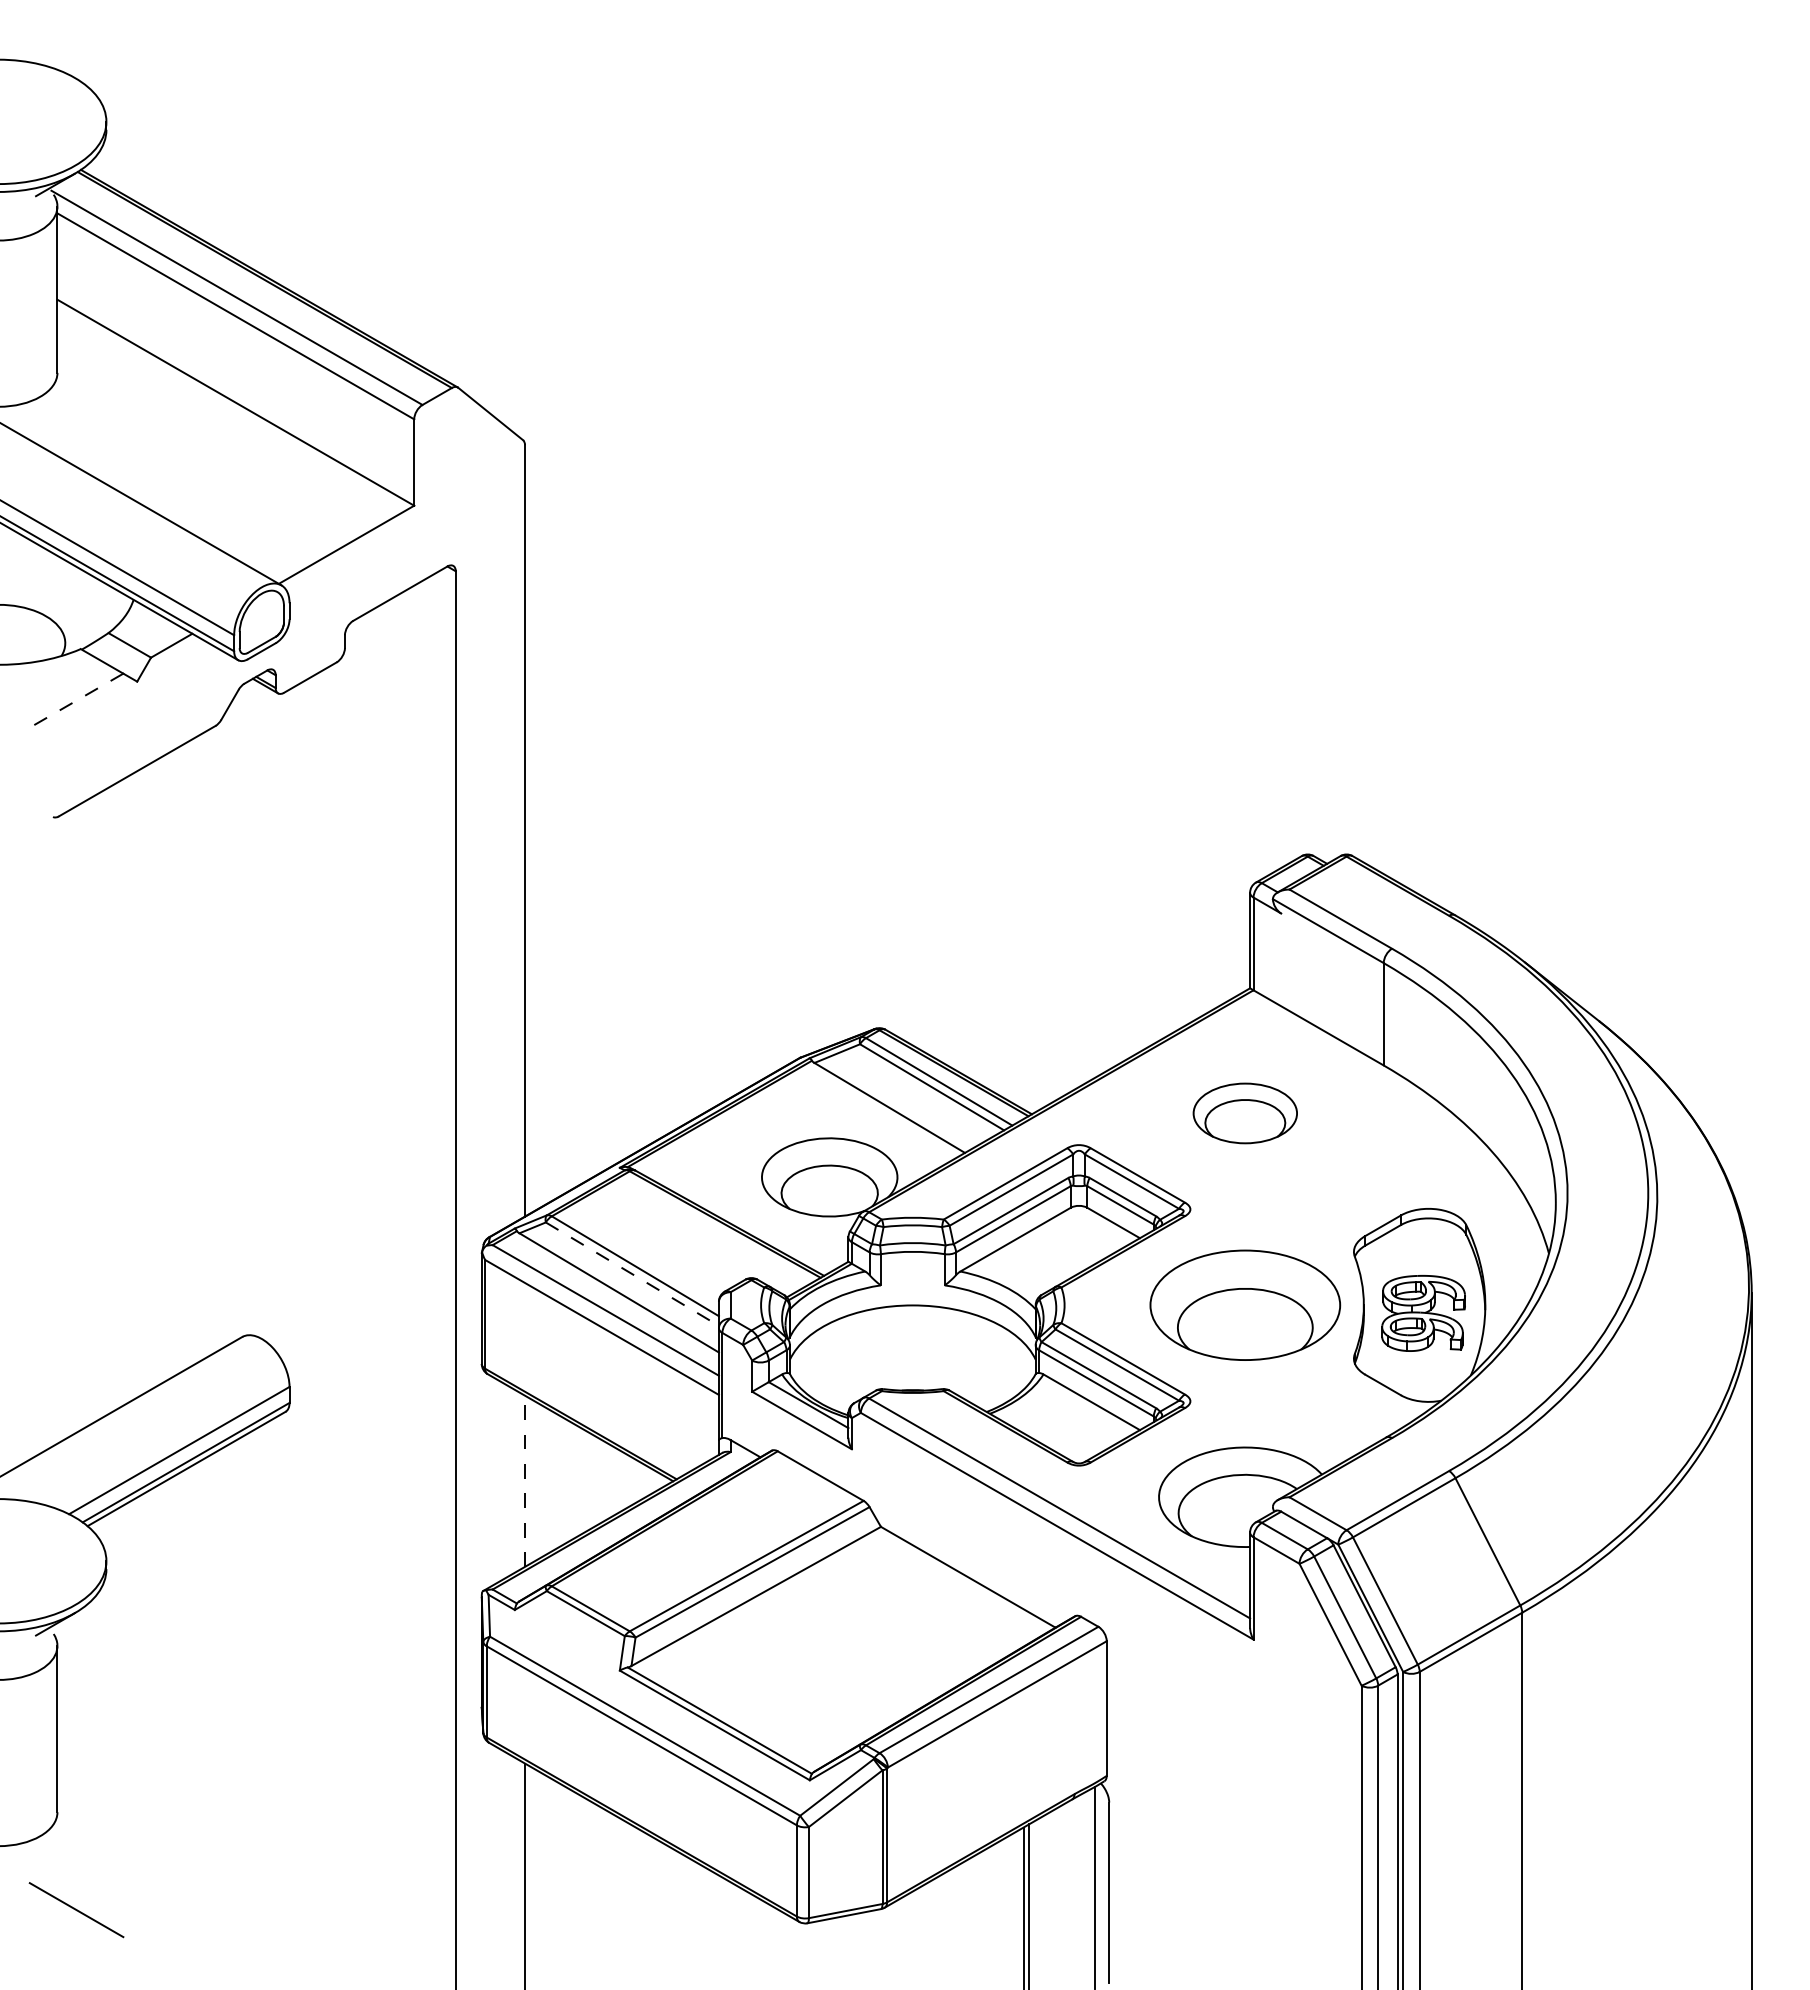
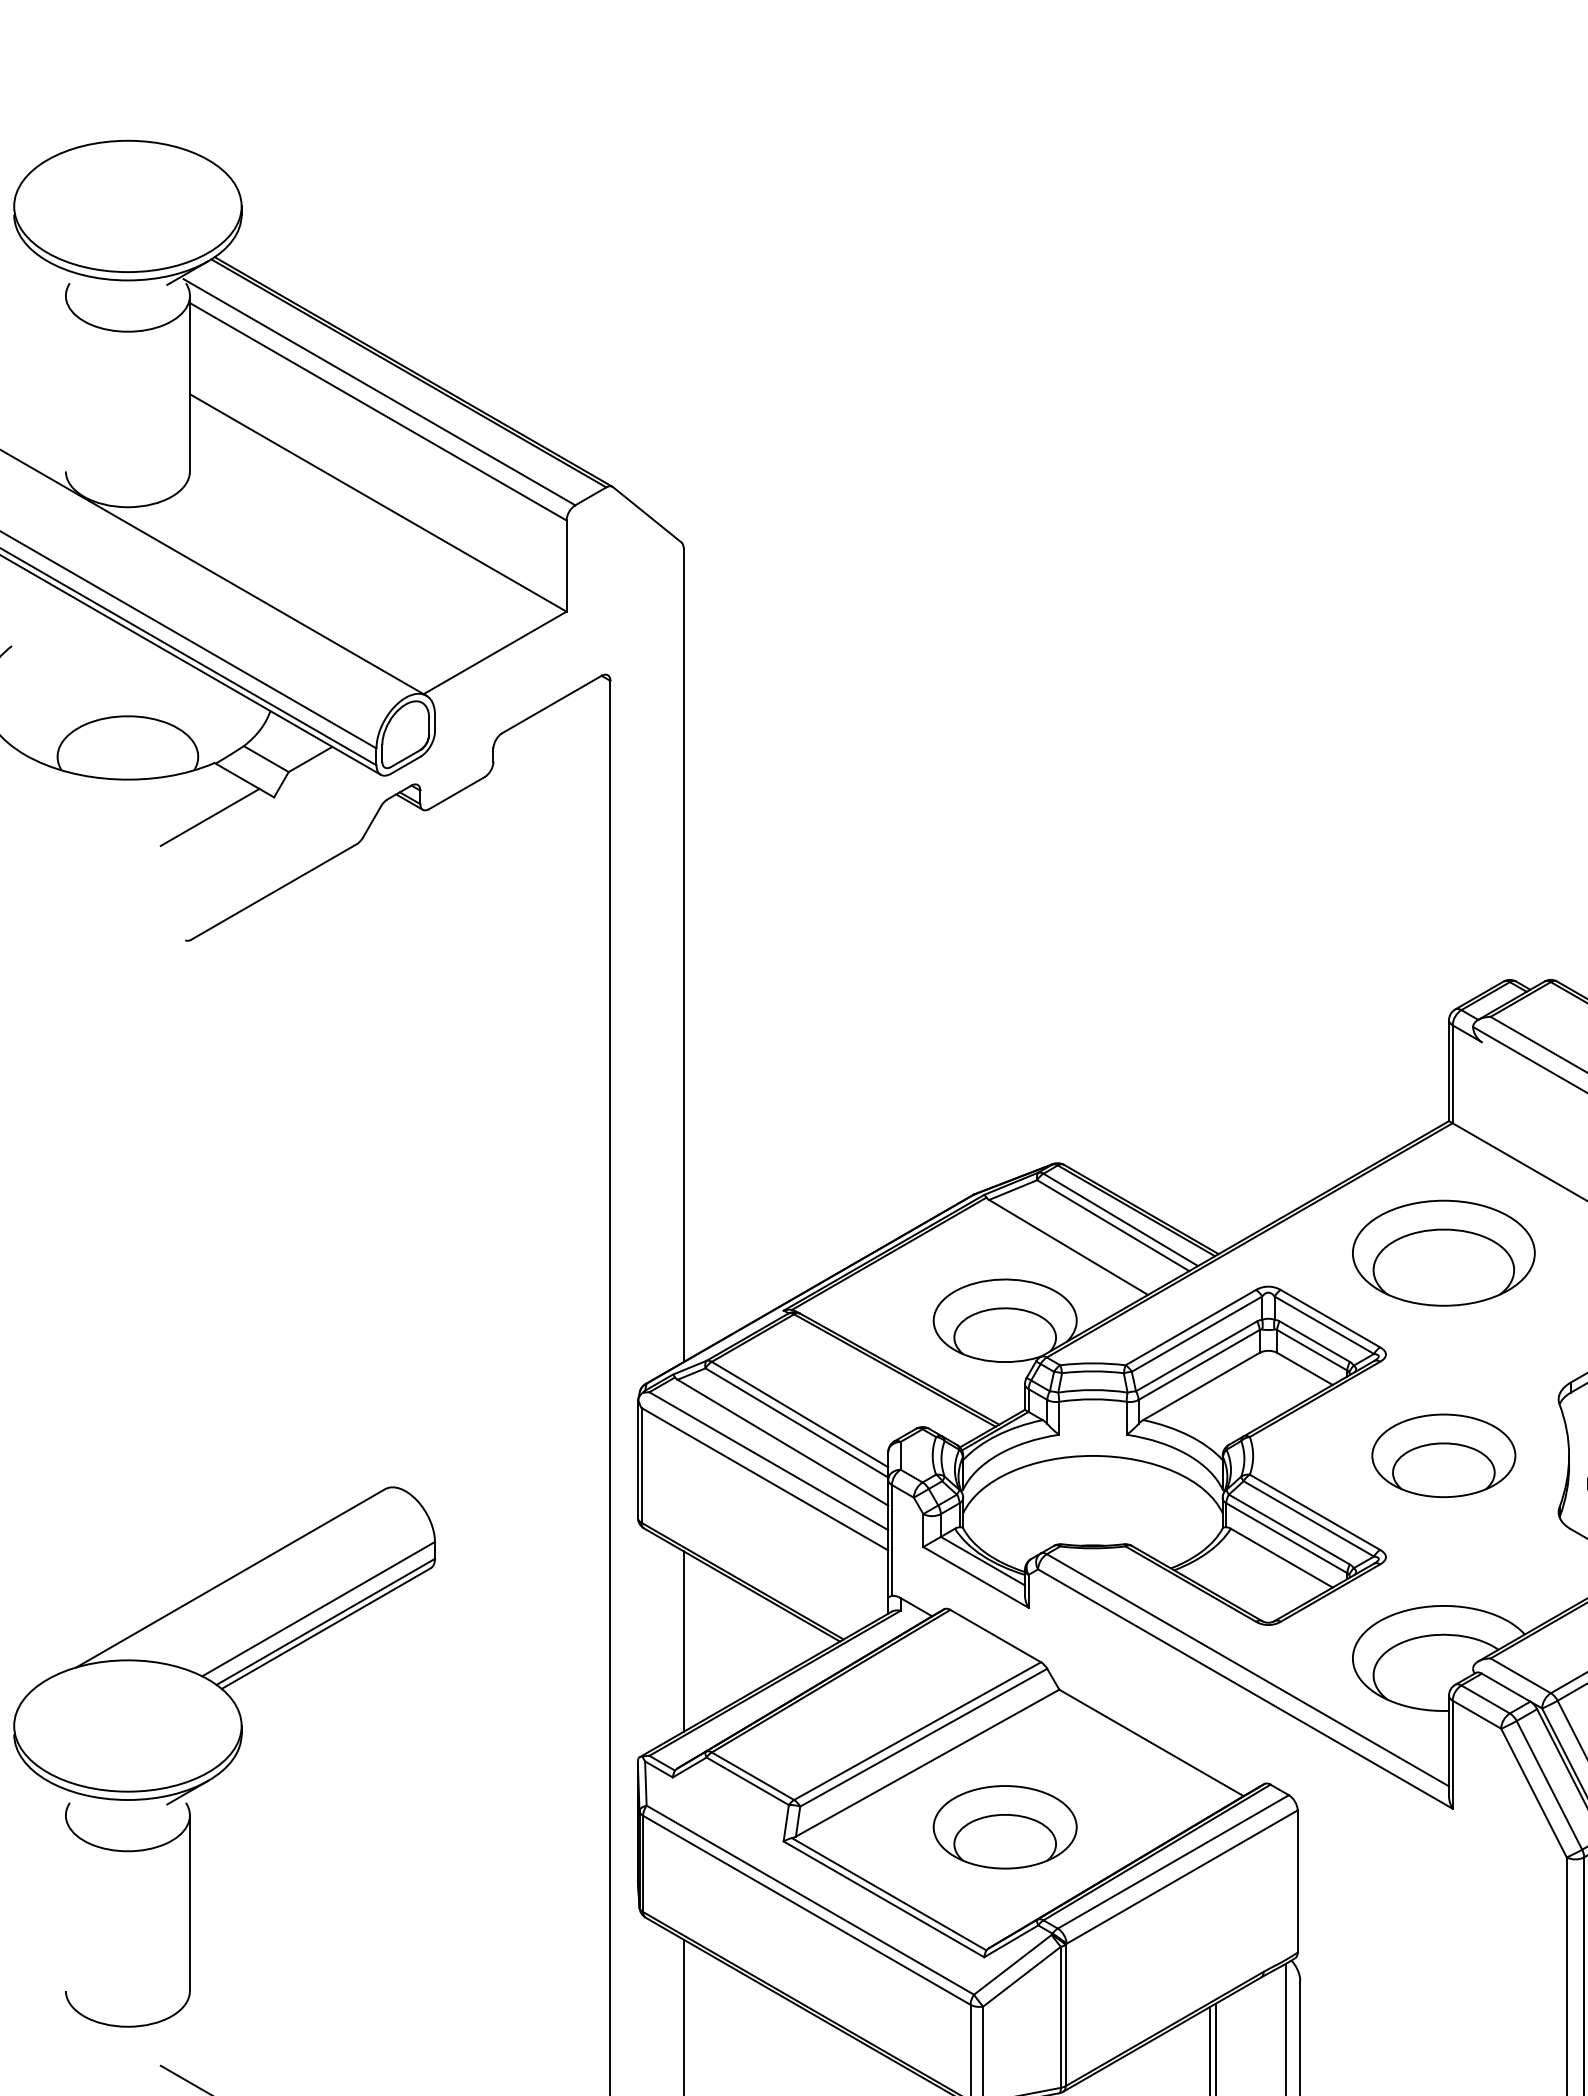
line: (76, 700) -> (210, 817), dashed -> solid
part: (1245, 1113) -> (1444, 1253), size x1.67
line: (632, 1274) -> (797, 1423), dashed -> solid
part: (1244, 1305) -> (1443, 1455), size x0.71
line: (525, 1481) -> (684, 1641), dashed -> solid
part: (829, 1657) -> (1004, 1827), added

